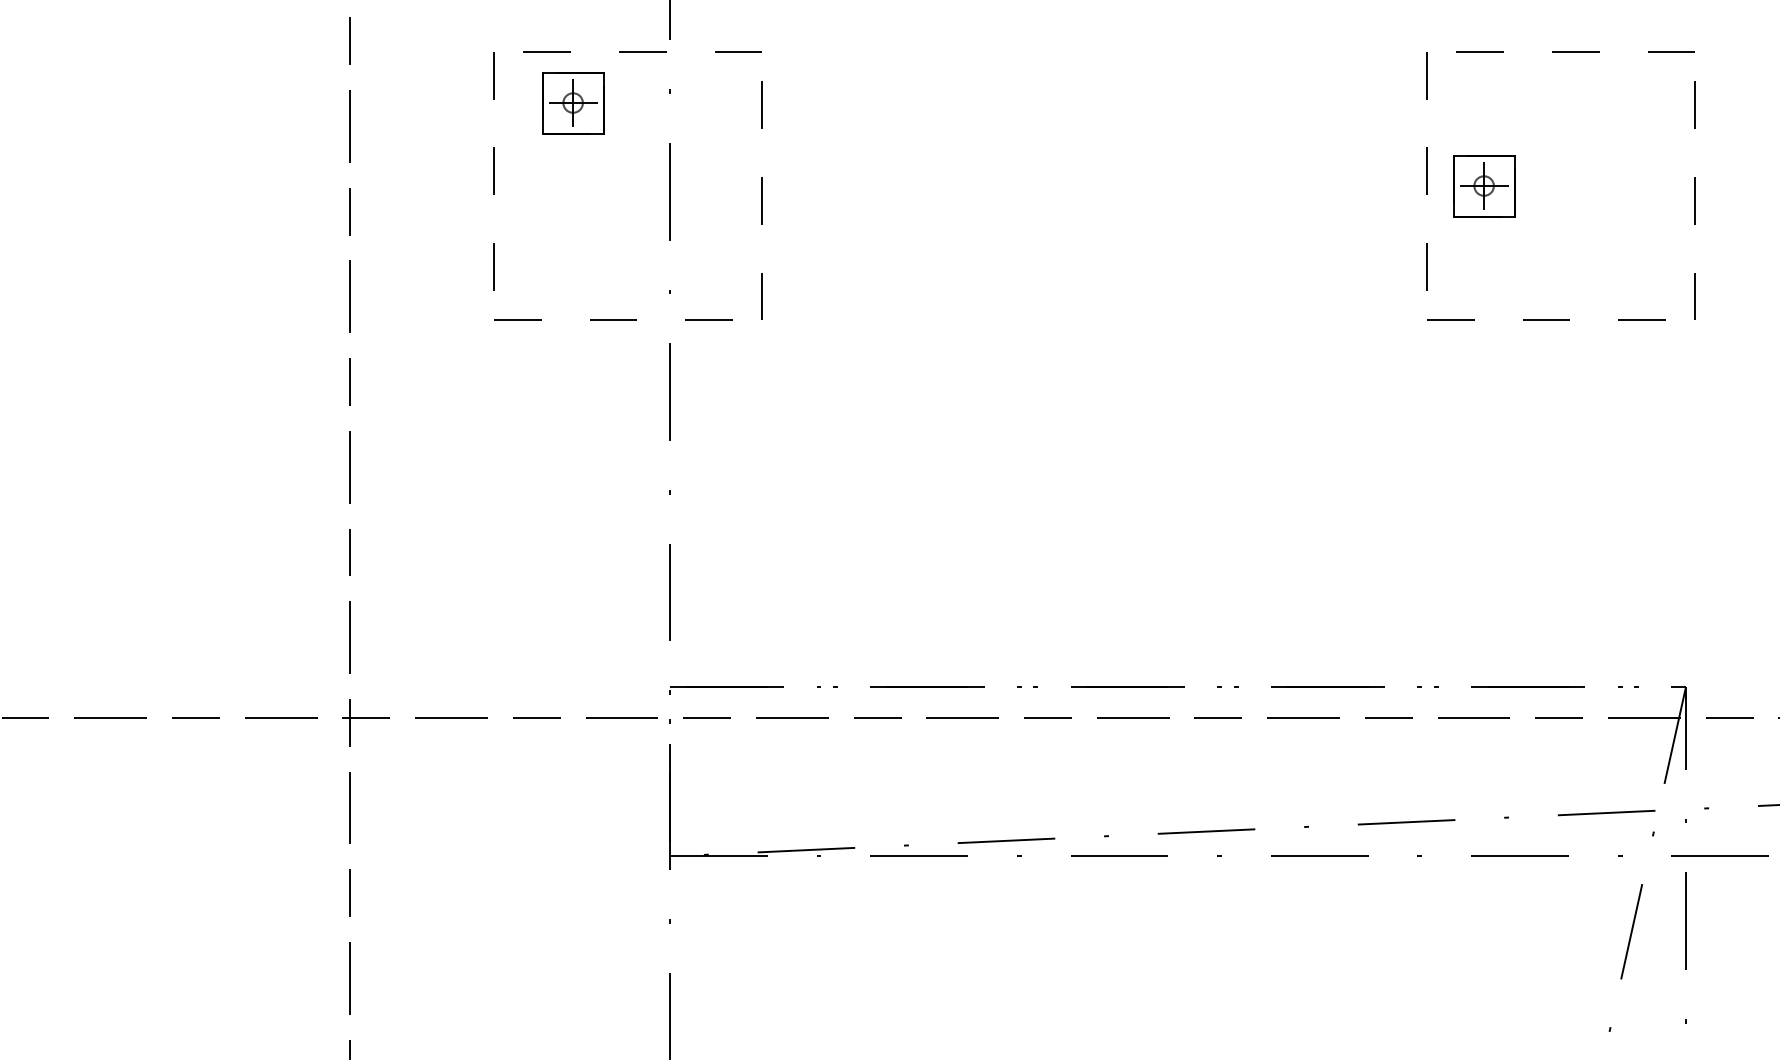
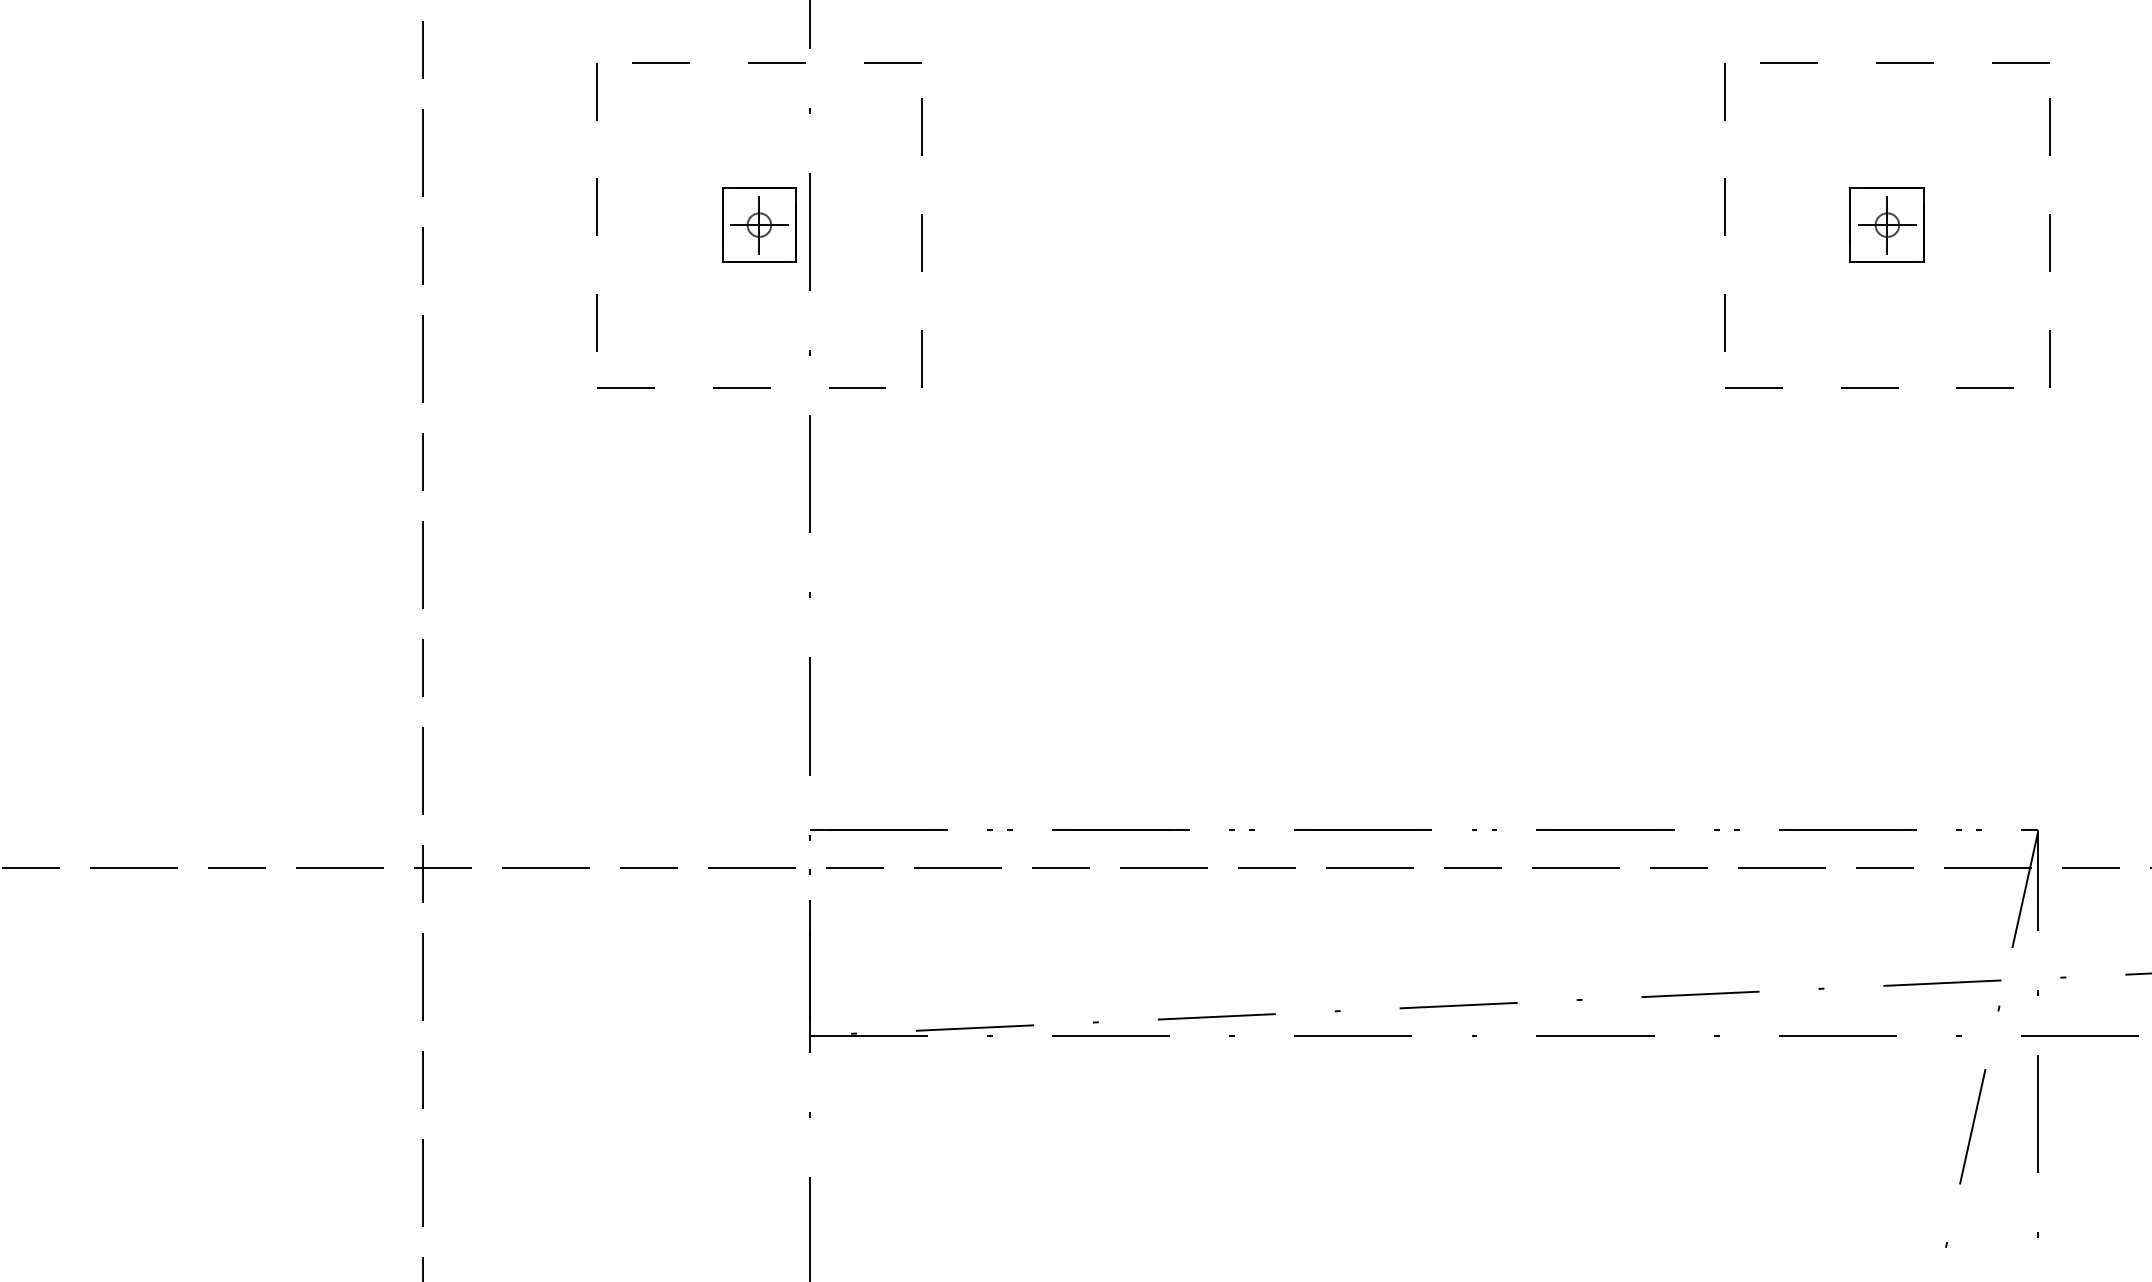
part: (573, 103) -> (759, 225), moved
part: (1484, 186) -> (1887, 225), moved

